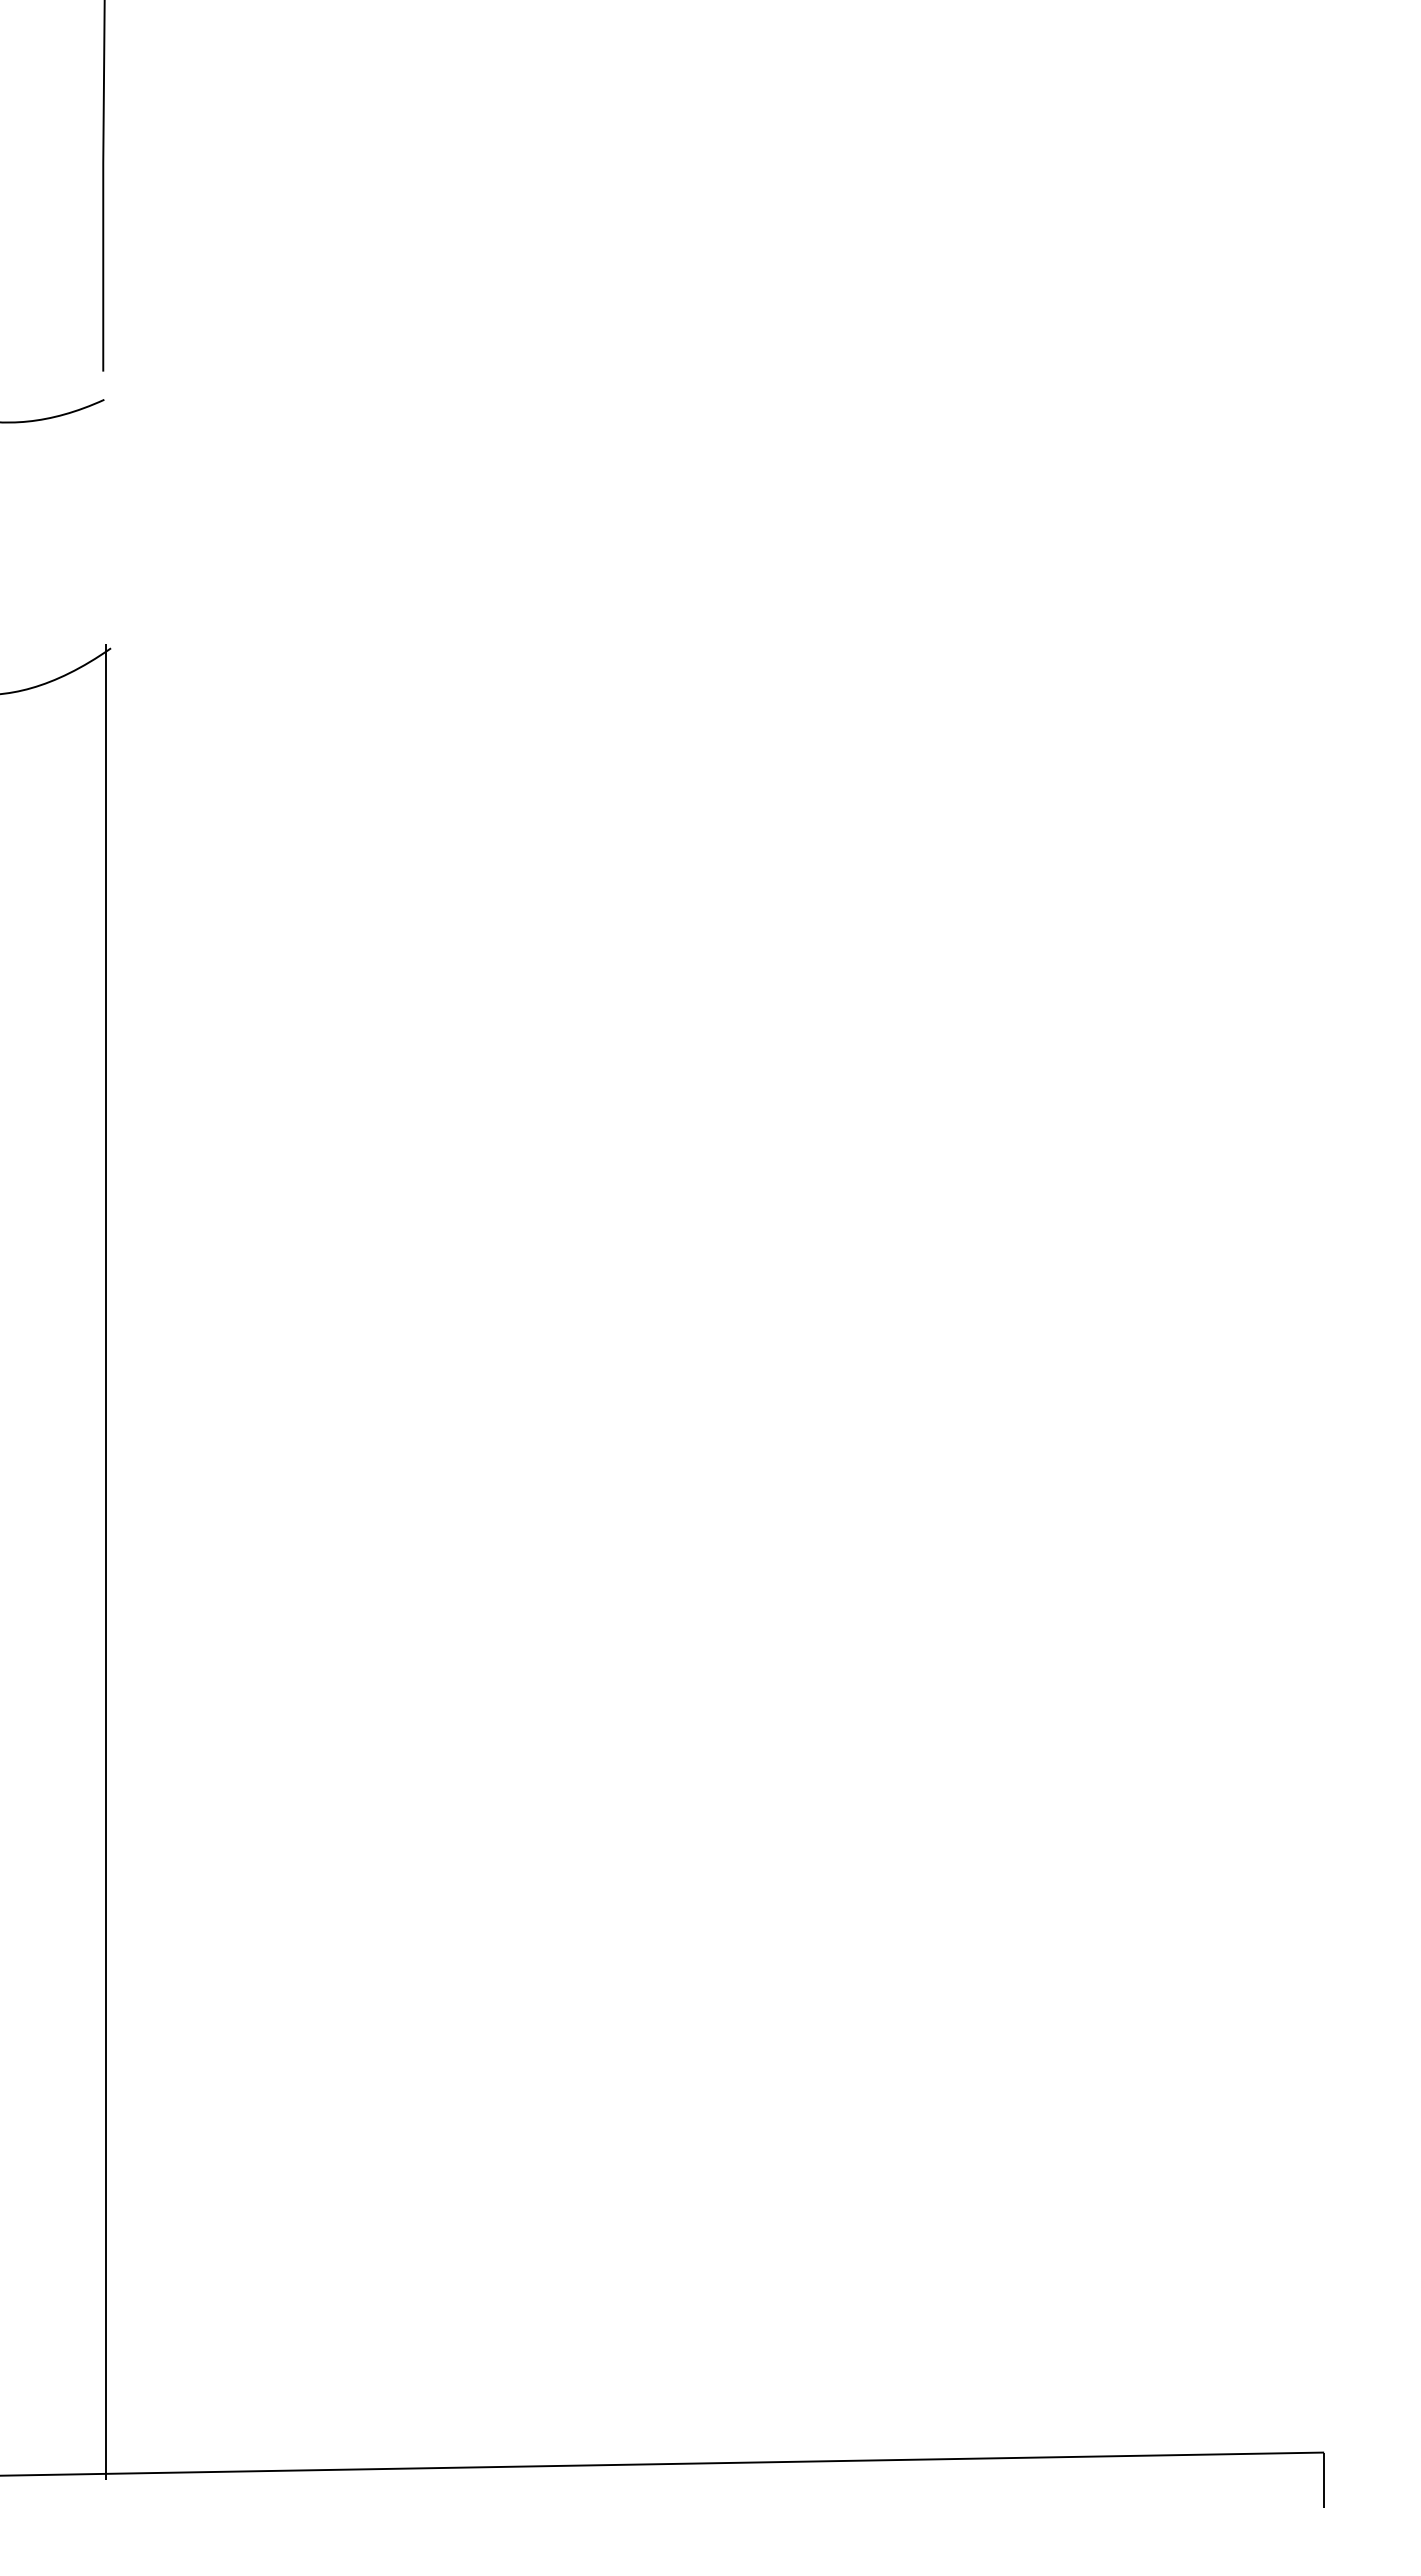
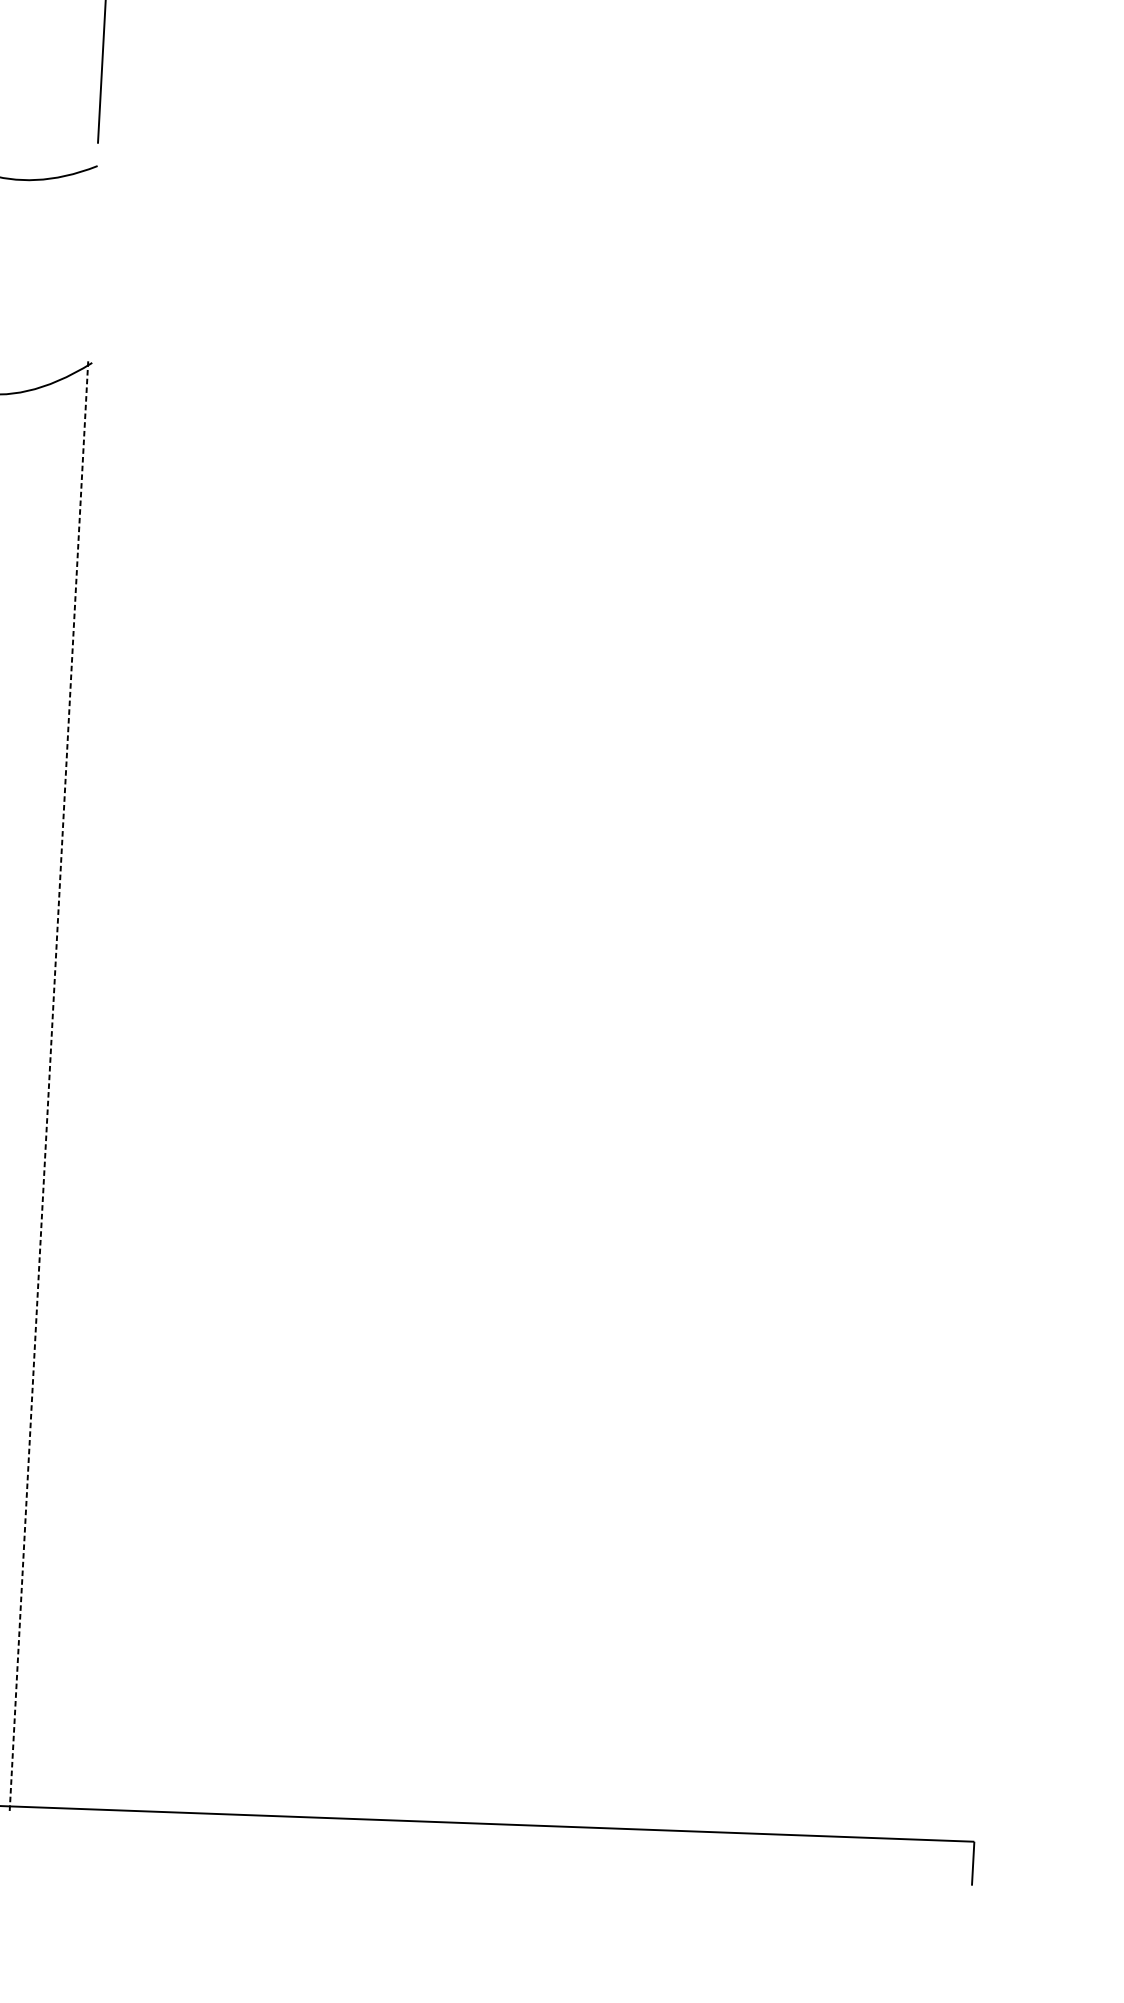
line: (105, 1561) -> (48, 1084), solid -> dashed

